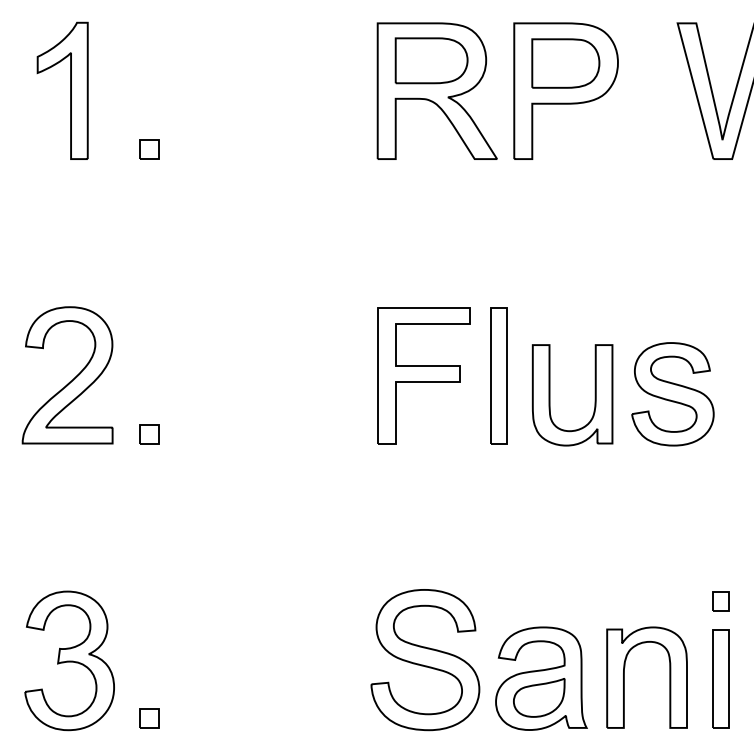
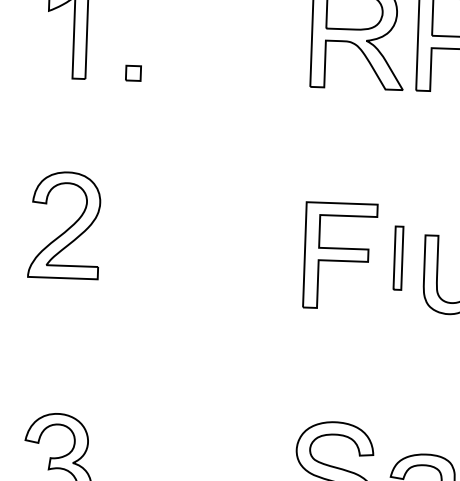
part: (498, 375) -> (398, 257), size x0.6
part: (69, 381) -> (65, 230), moved
part: (149, 434) -> (125, 294), removed

